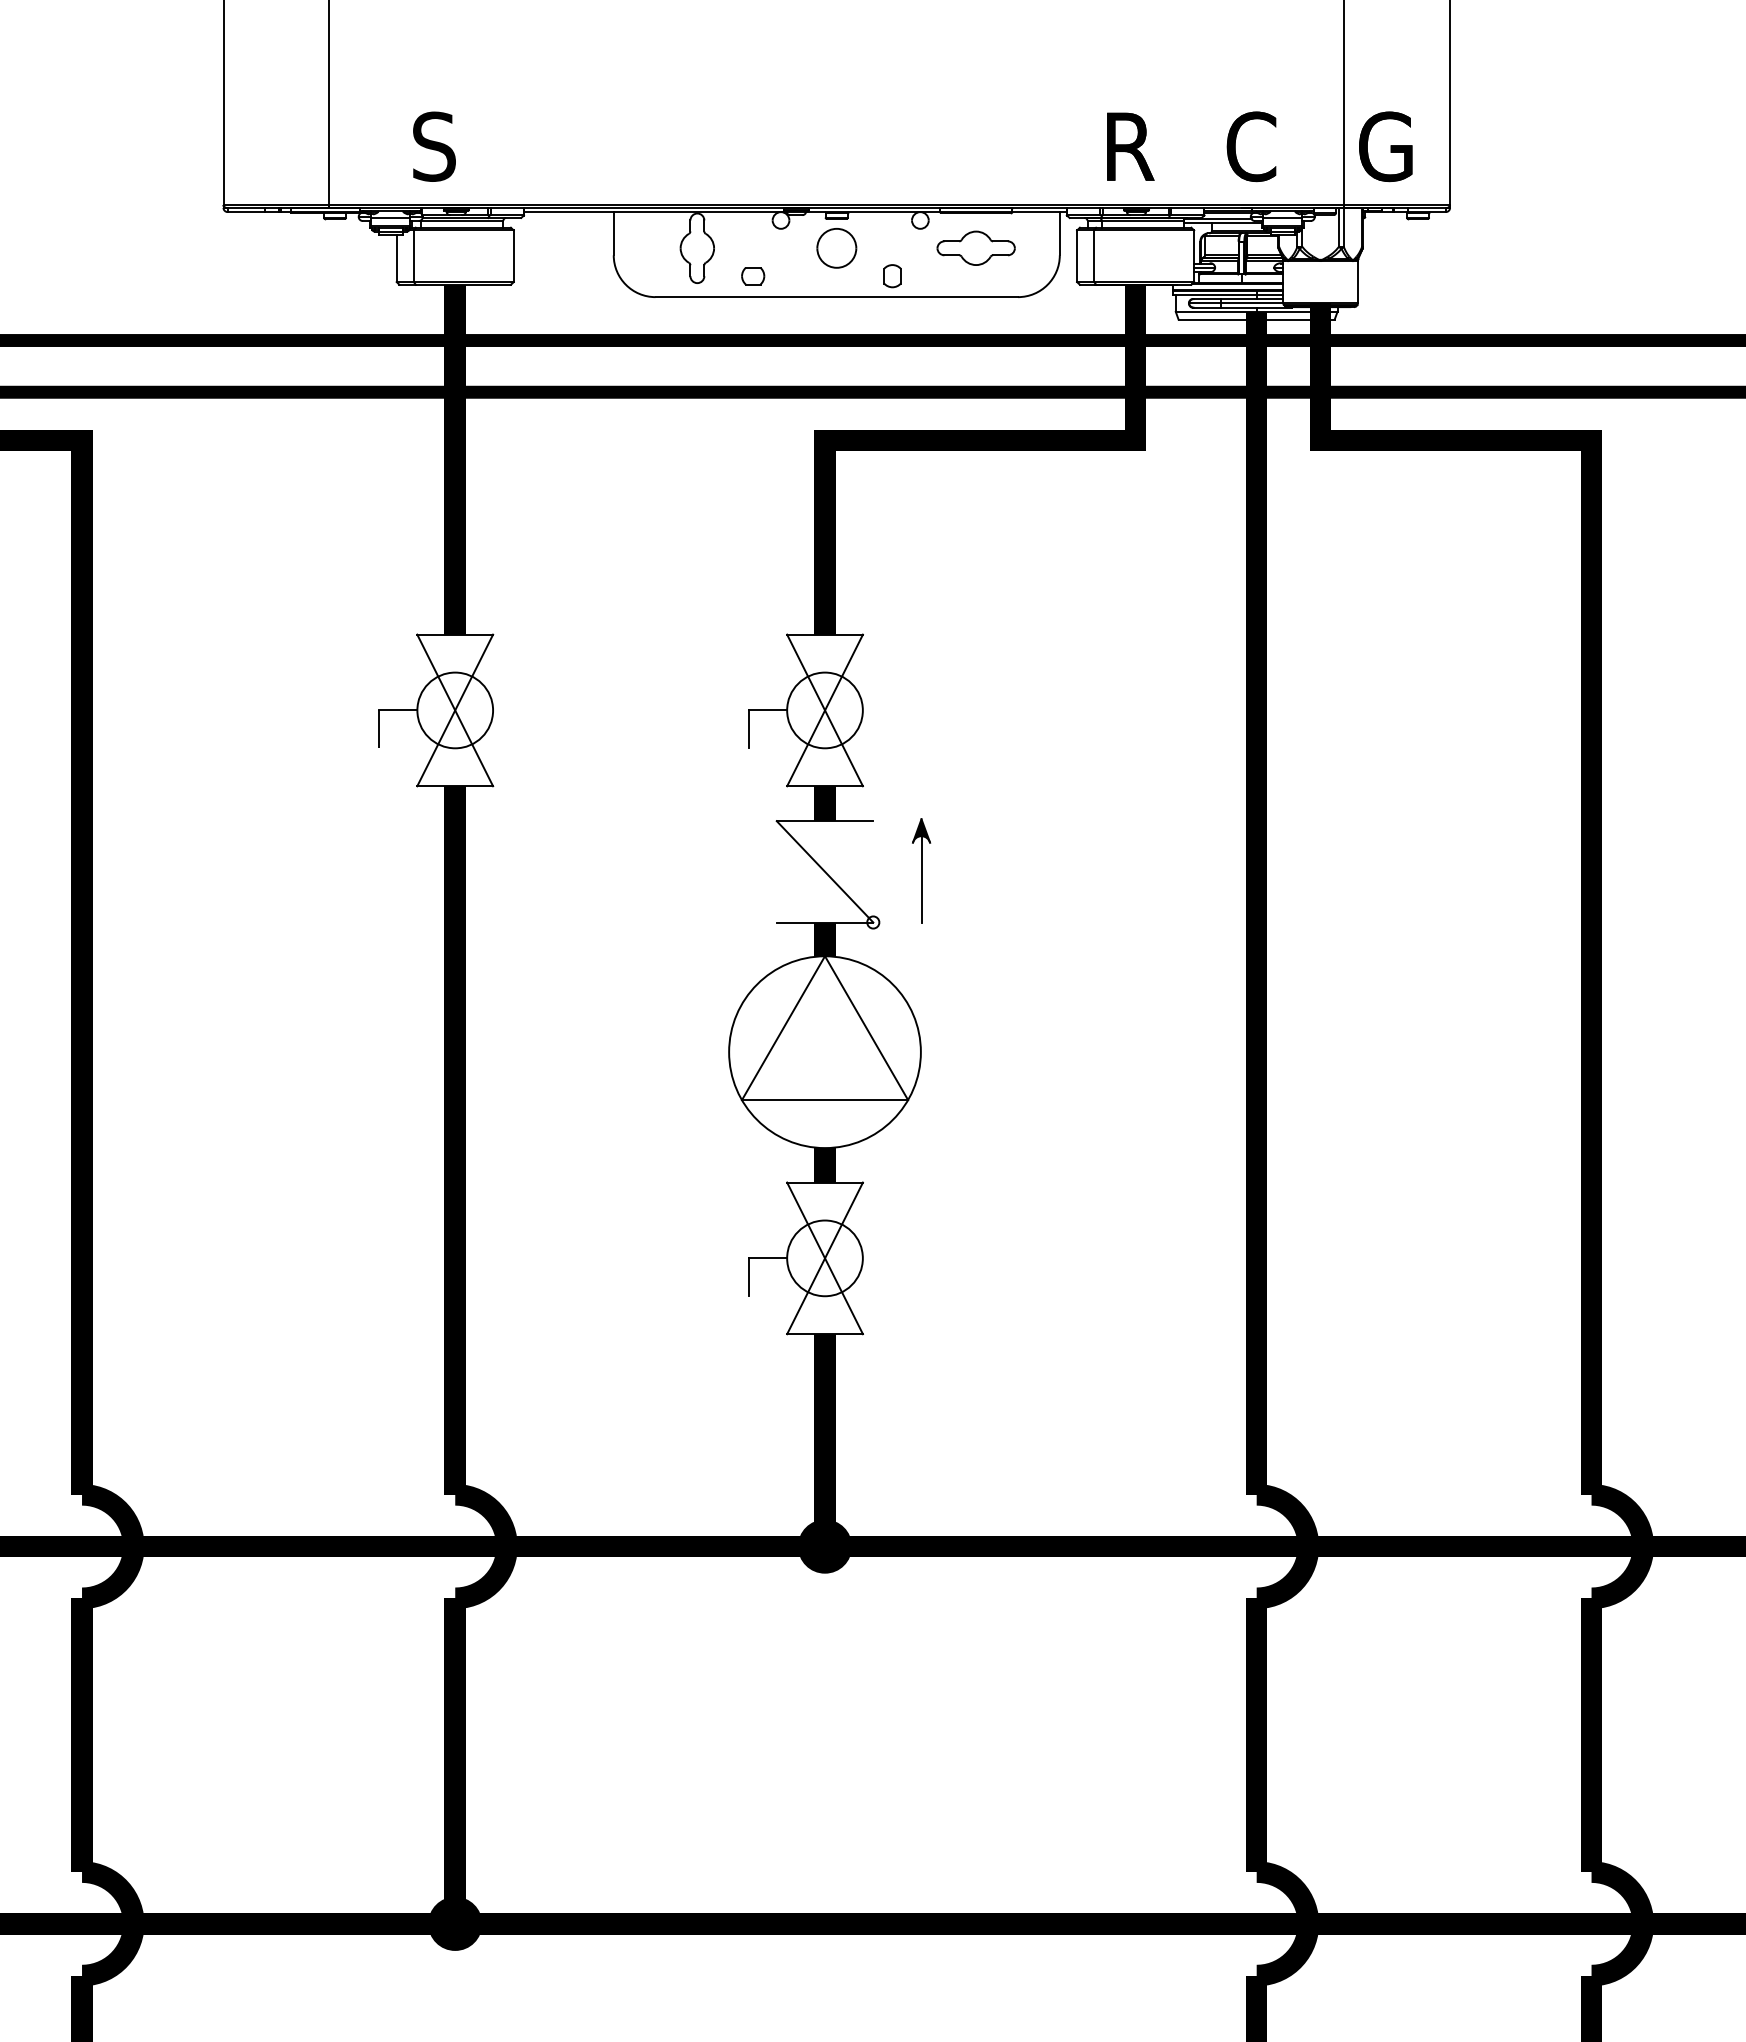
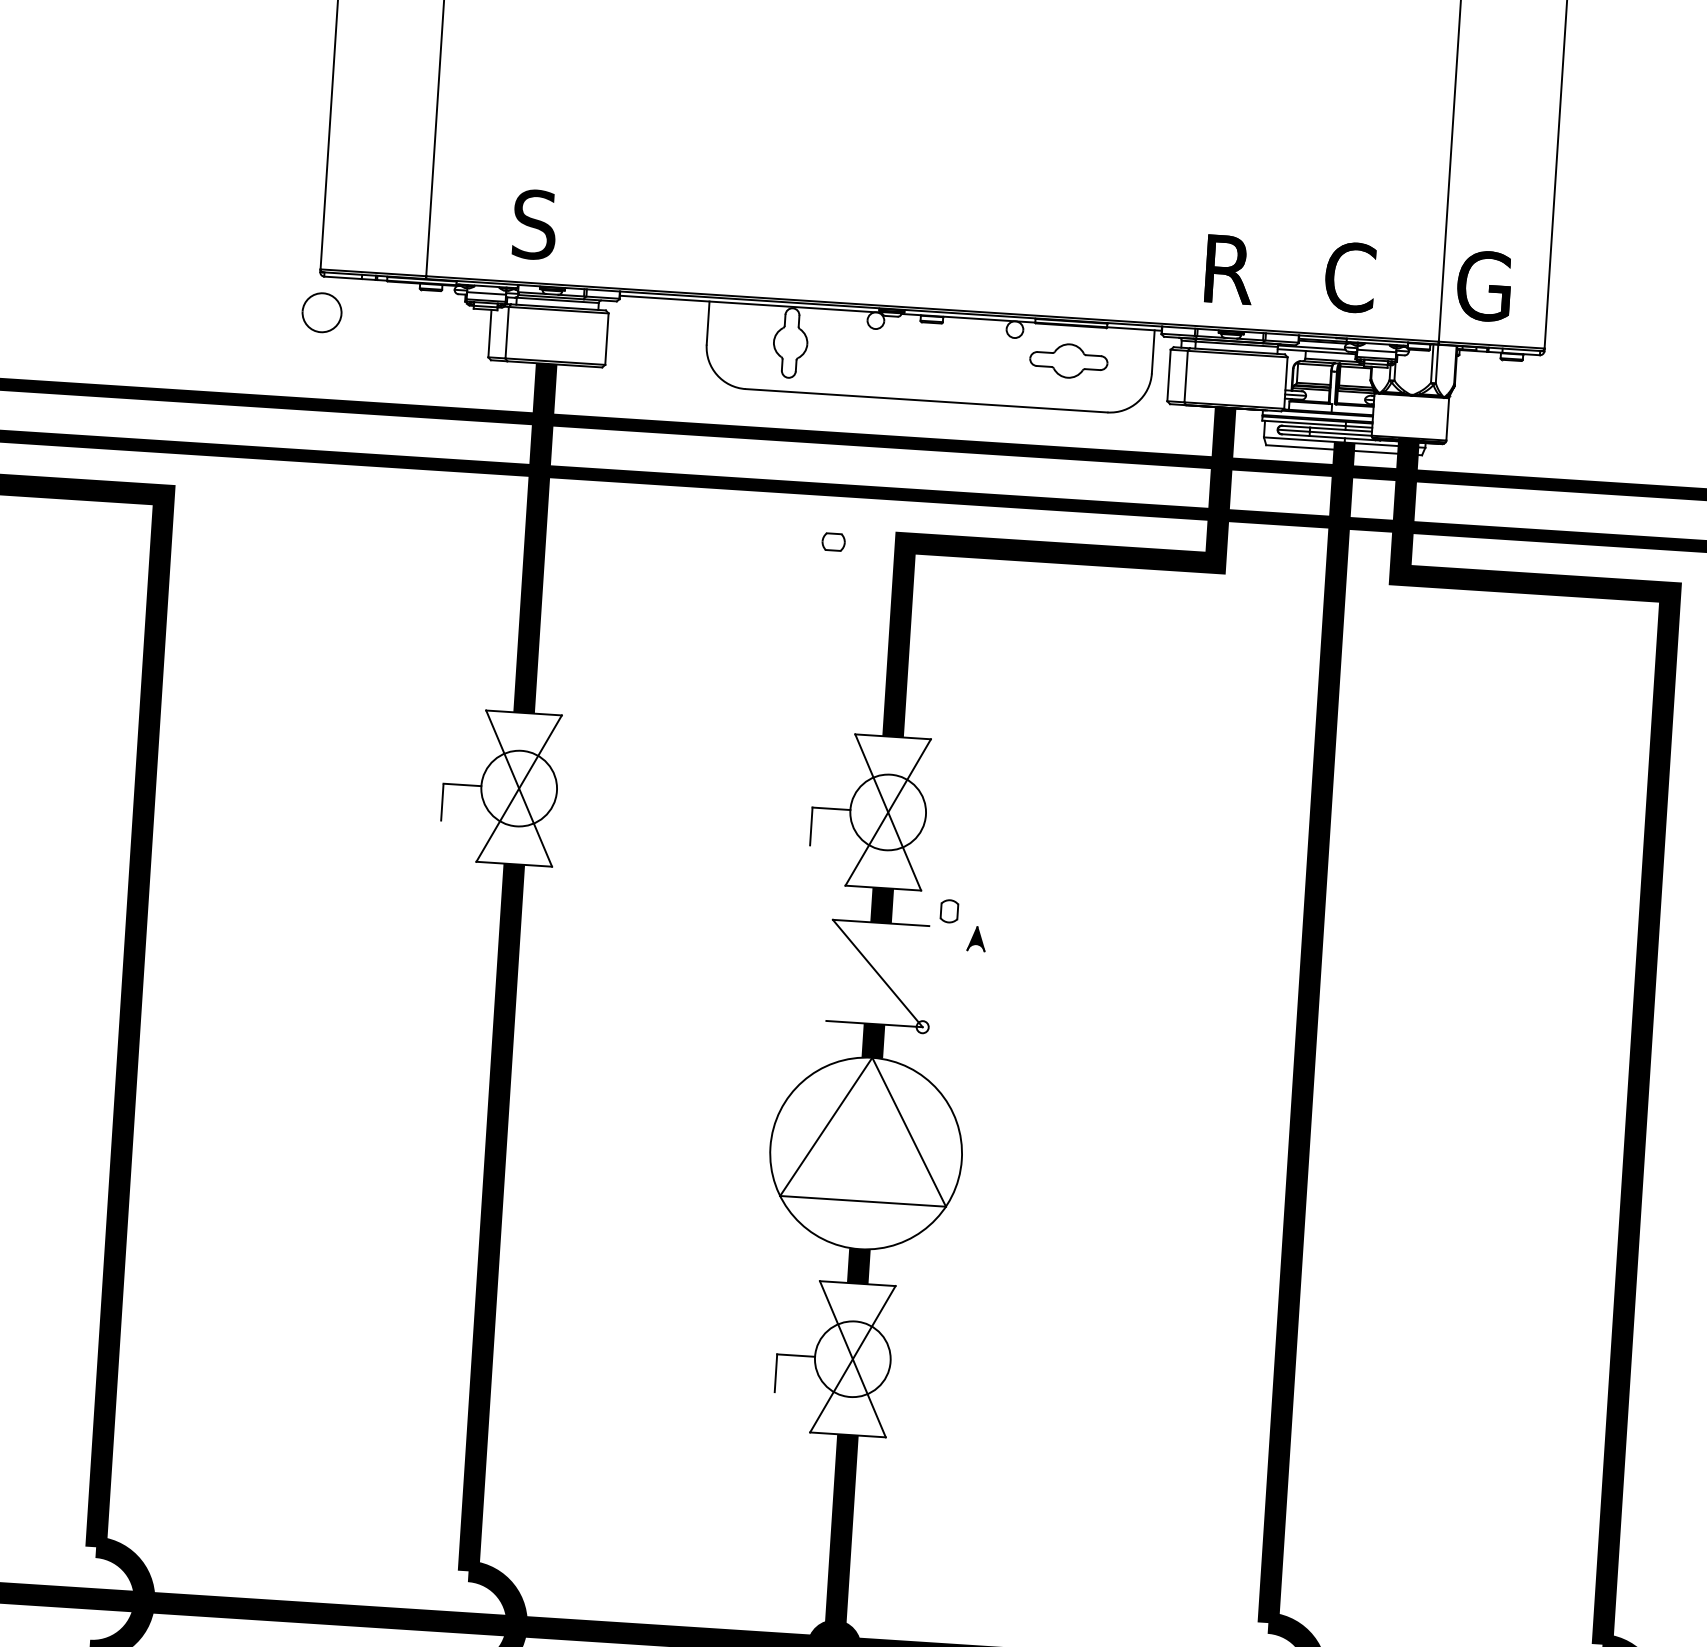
part: (836, 248) -> (321, 312), moved
part: (753, 276) -> (833, 542), moved
part: (892, 276) -> (949, 911), moved
line: (921, 879) -> (973, 987), removed

